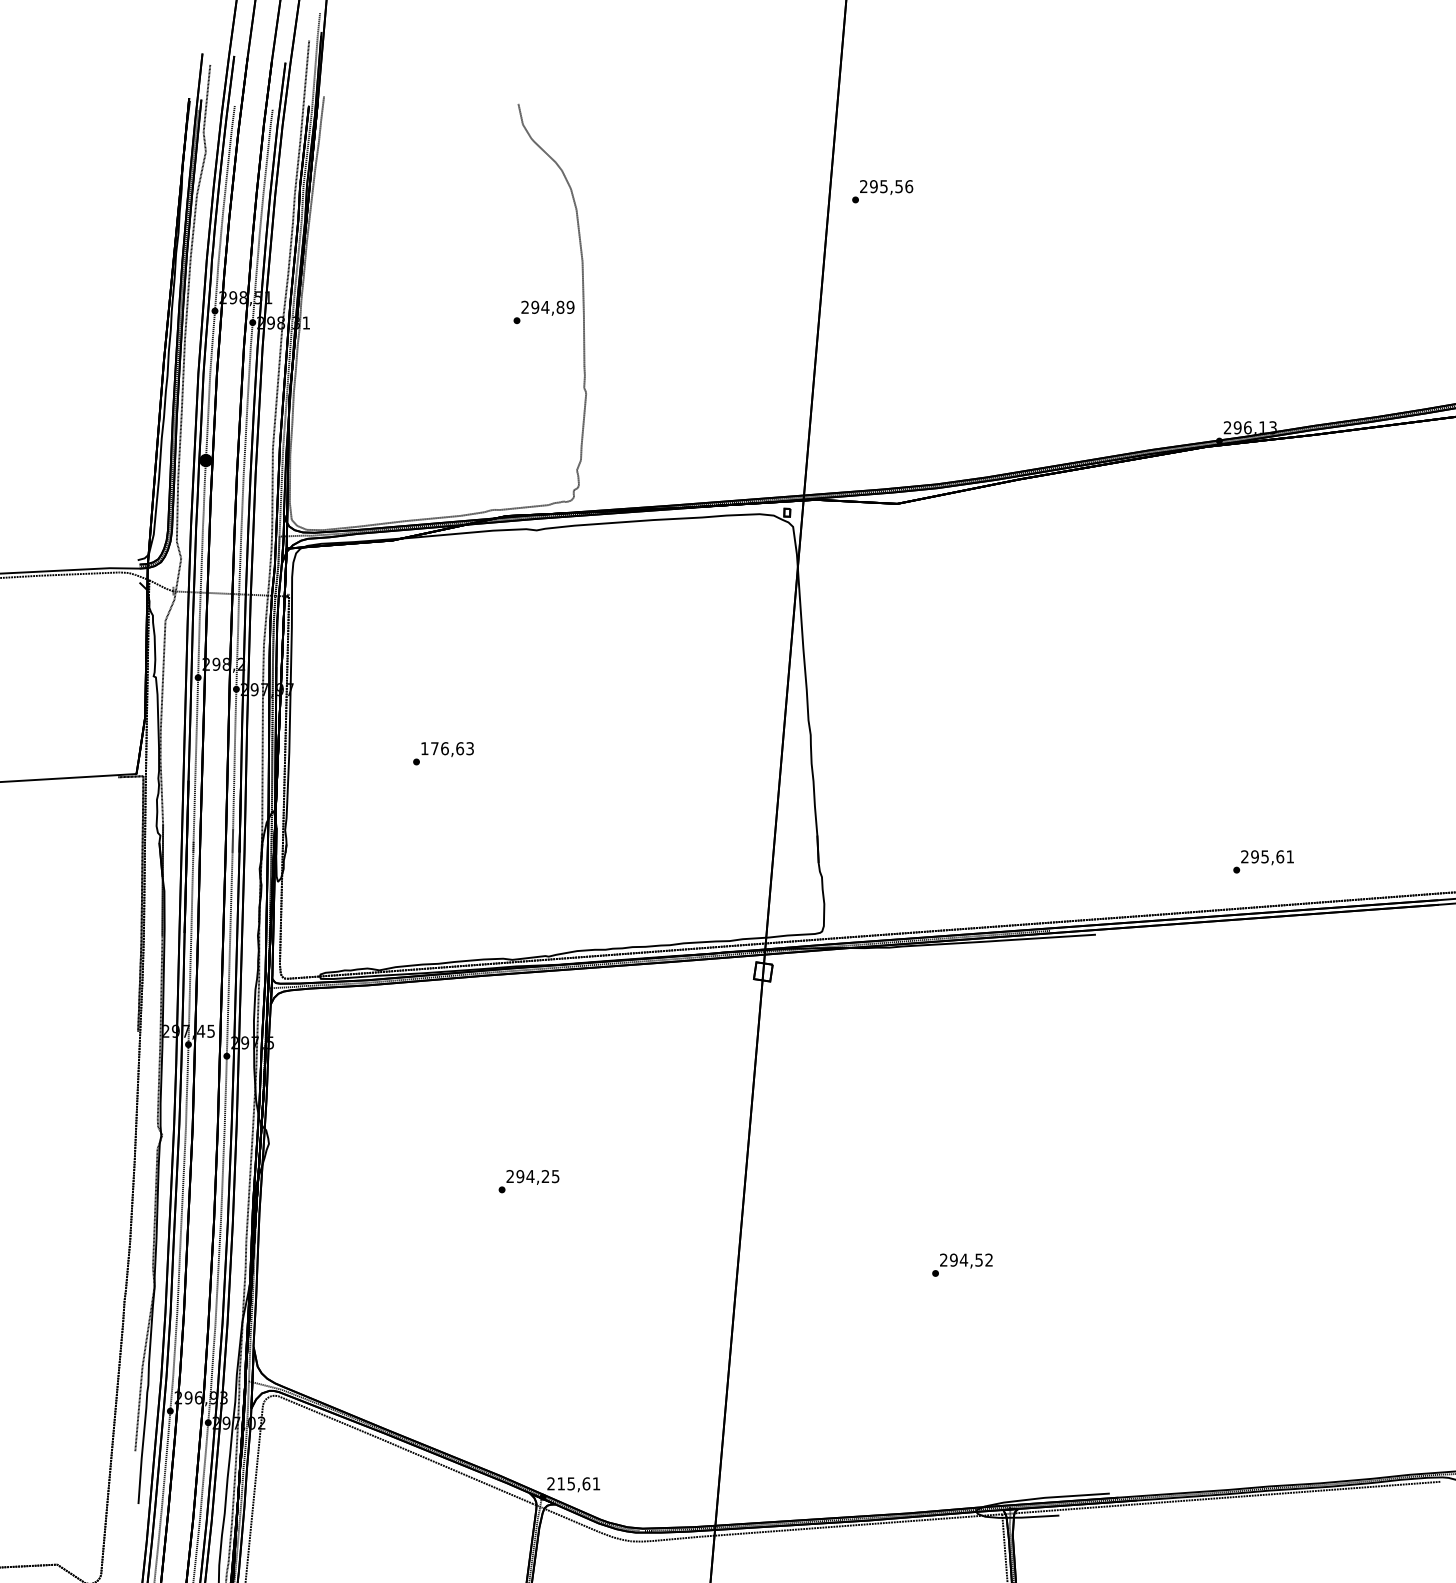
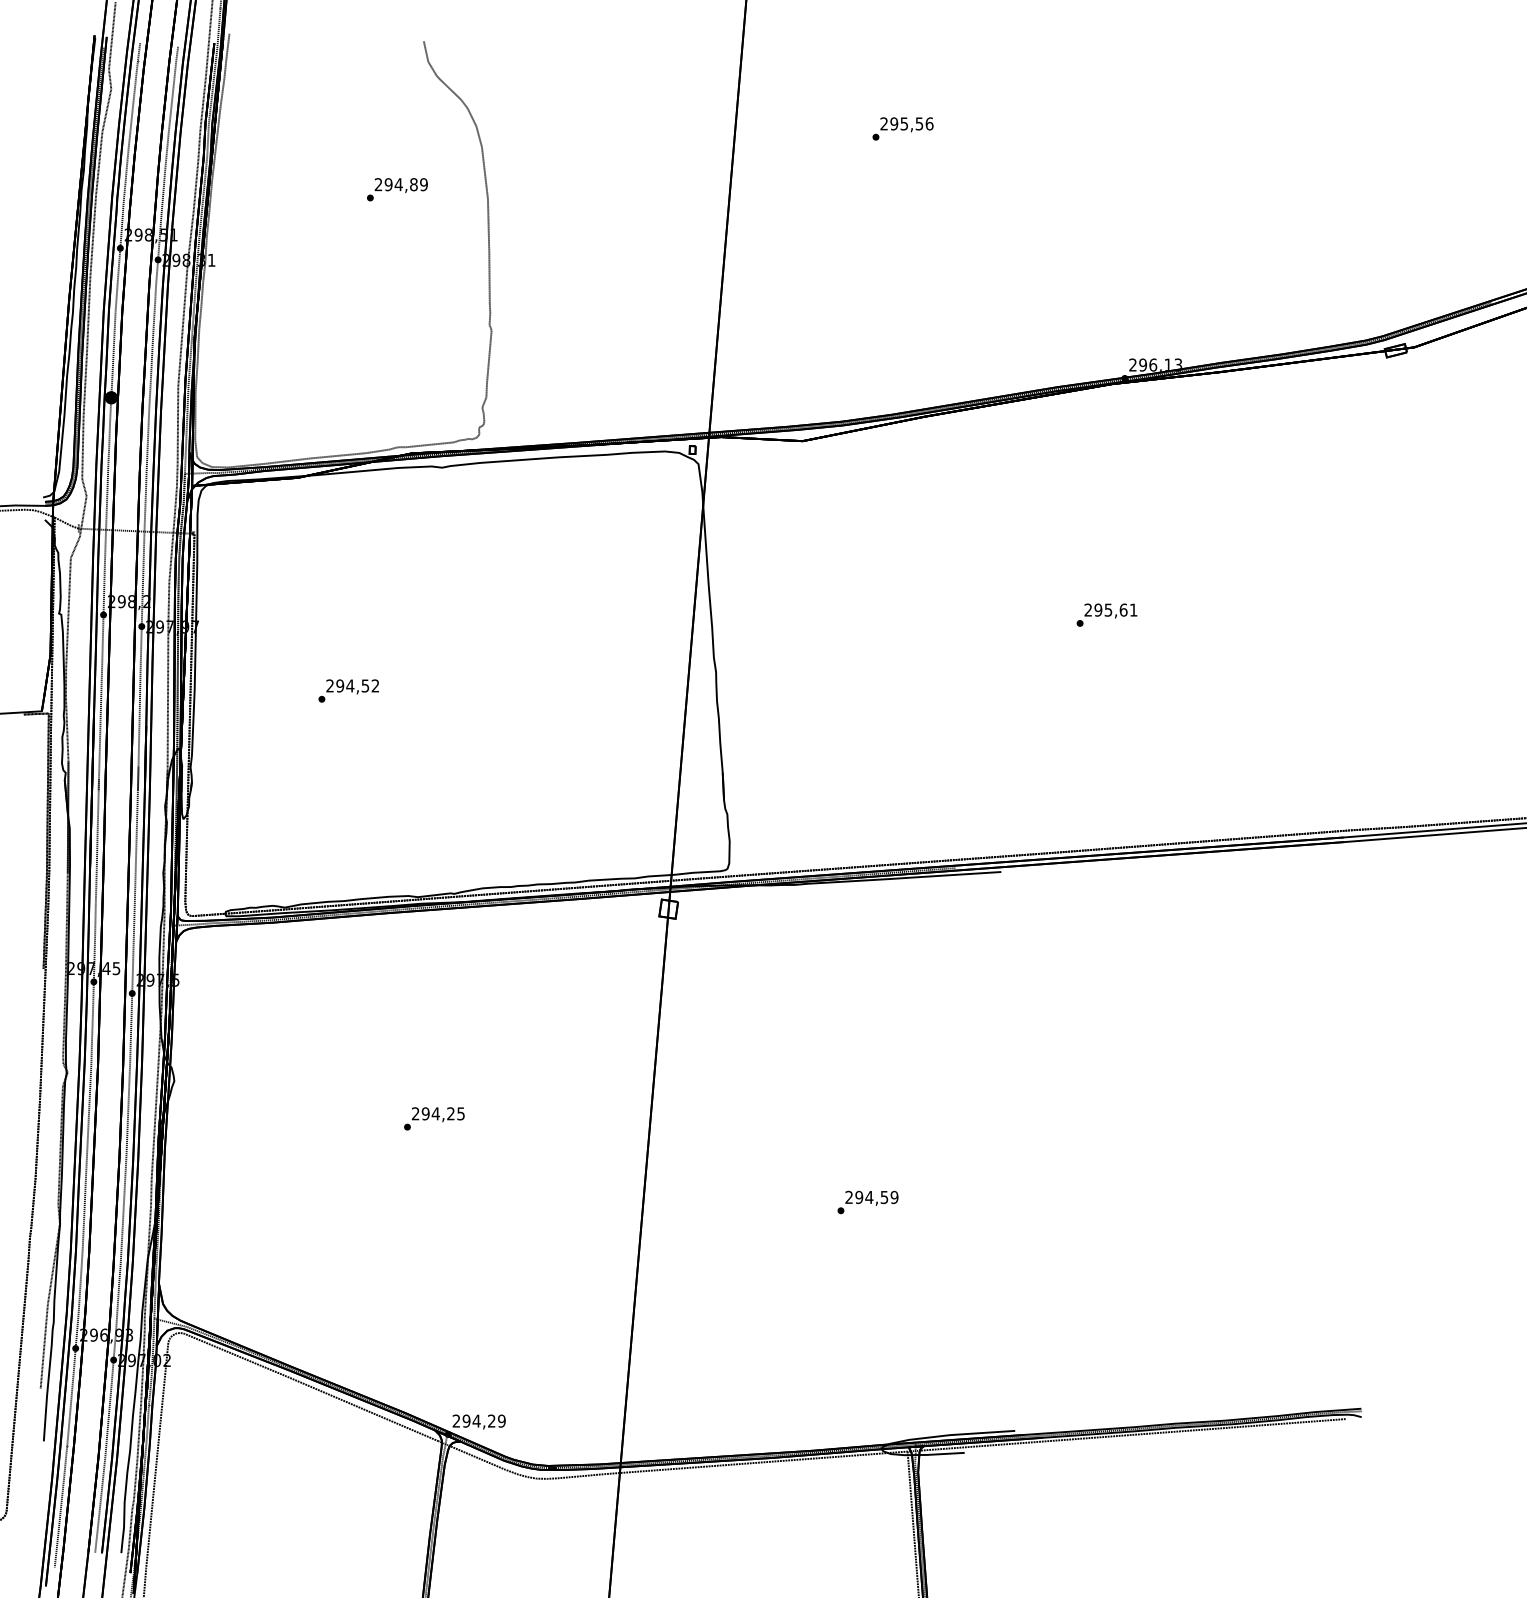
text: (882, 191) -> (902, 128), moved
text: (544, 312) -> (397, 189), moved
text: (447, 748) -> (352, 685), 176,63 -> 294,52
text: (1263, 861) -> (1106, 614), moved
text: (989, 1260) -> (894, 1197), 294,52 -> 294,59
text: (578, 1483) -> (483, 1420), 215,61 -> 294,29

